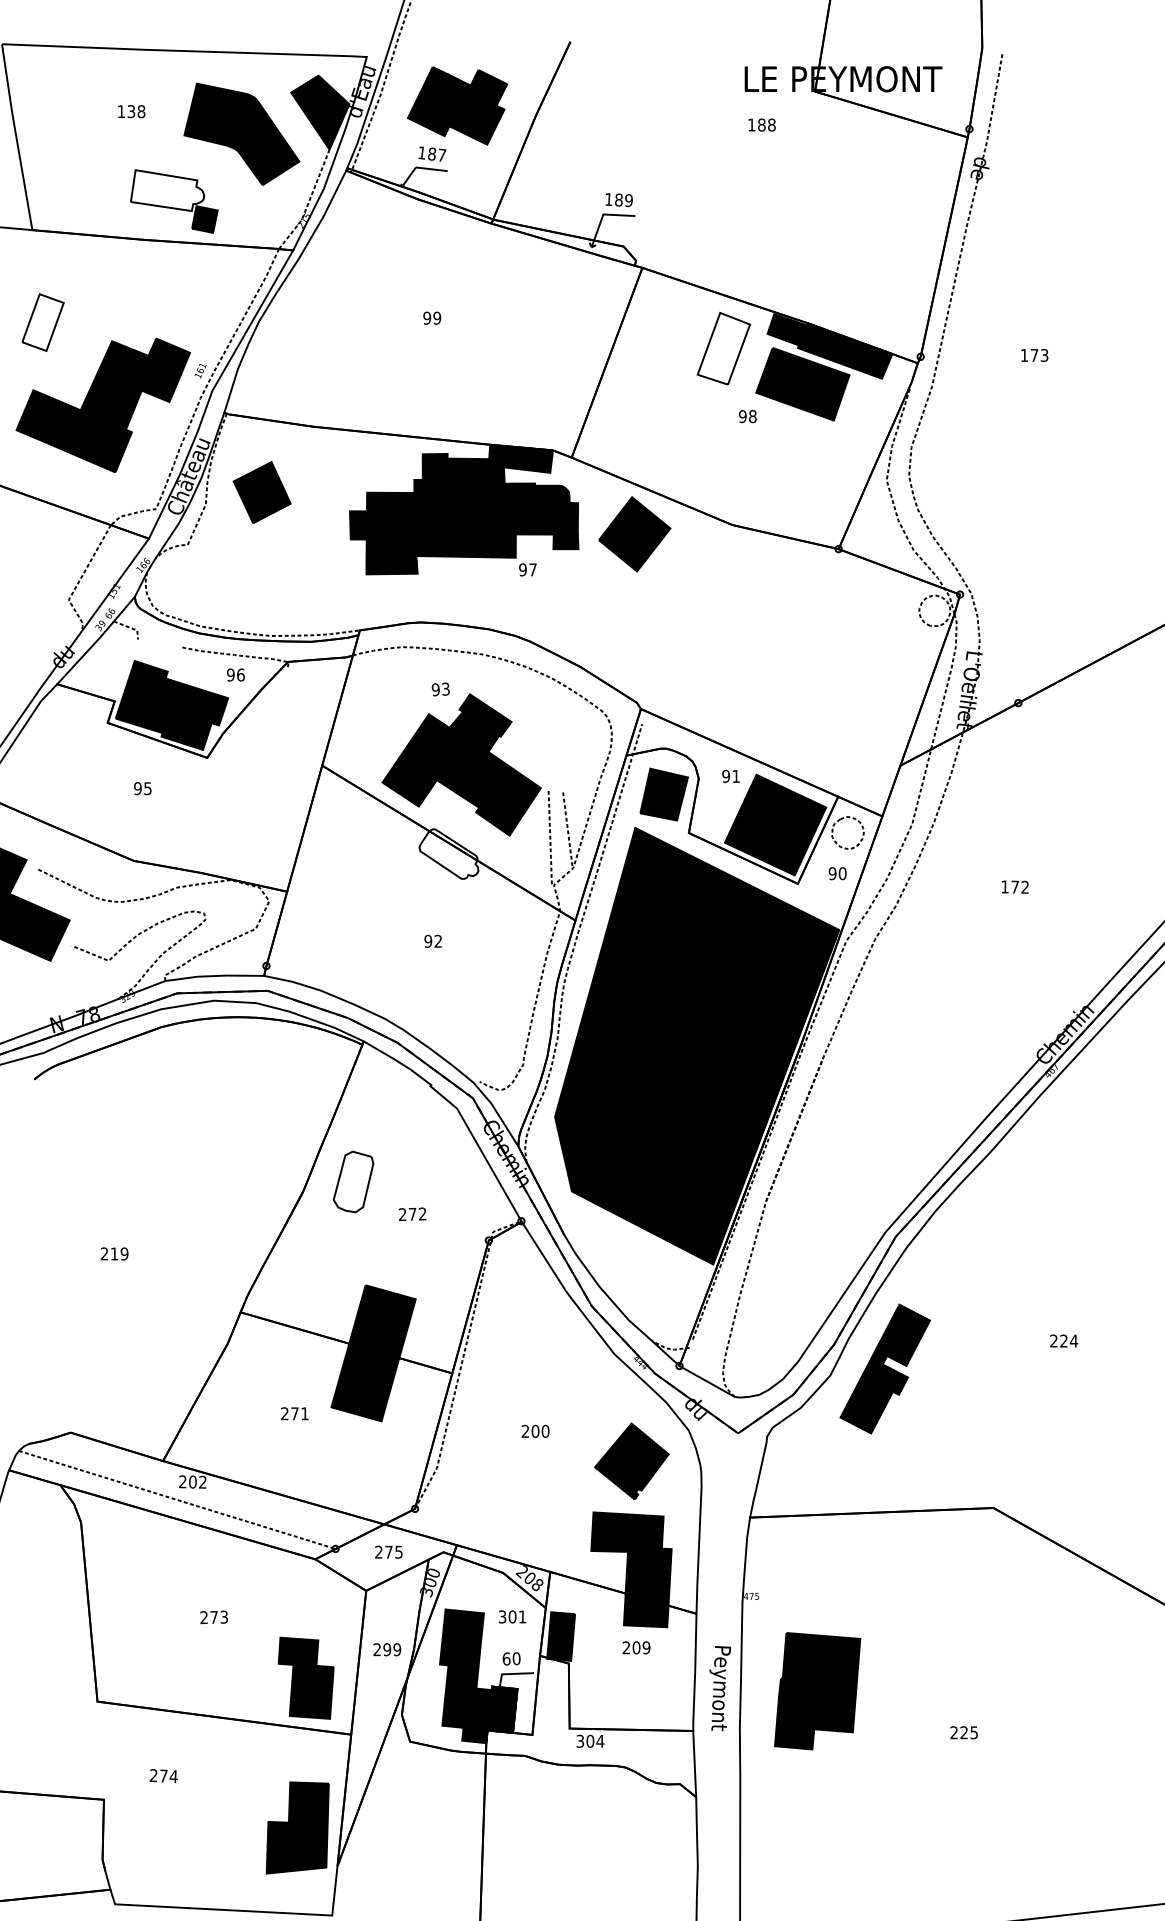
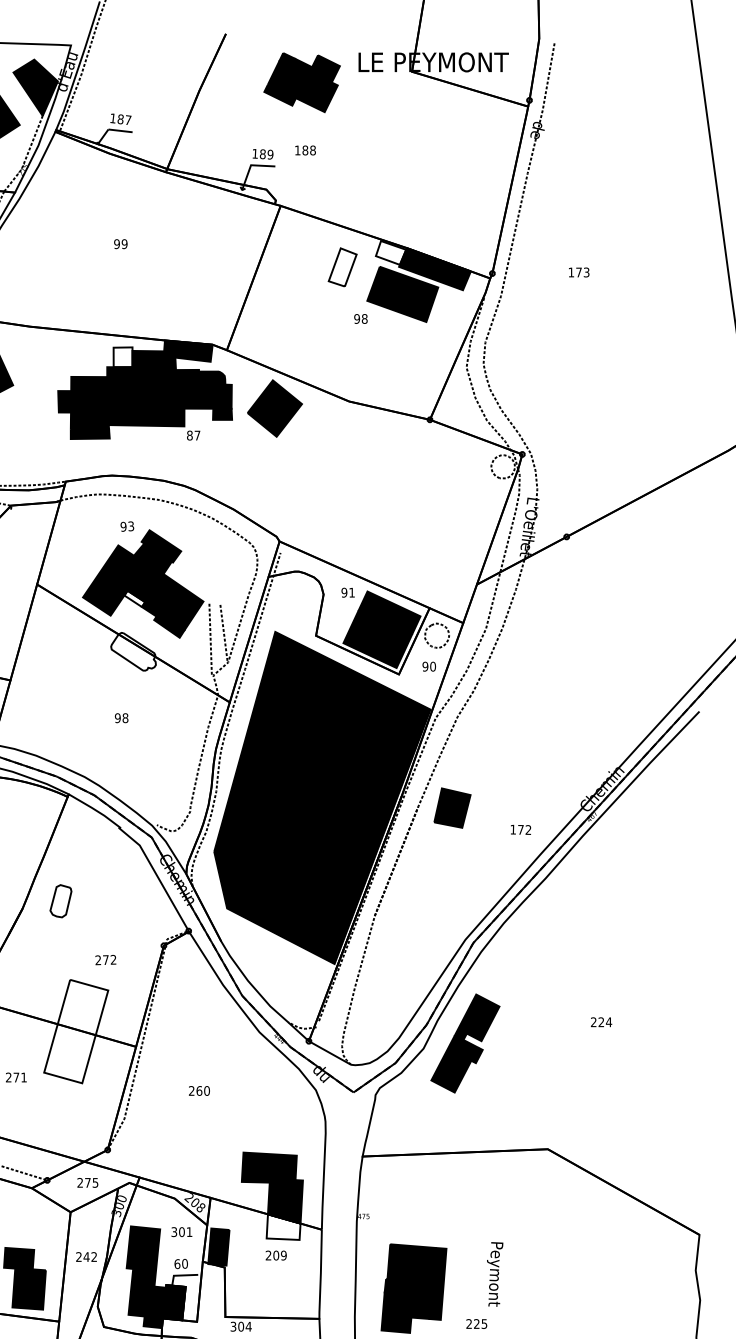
part: (457, 105) -> (302, 82), moved
text: (761, 124) -> (305, 150), moved
fill: (787, 329) -> (391, 252), removed
part: (723, 348) -> (342, 267), size x0.7
fill: (434, 466) -> (122, 356), removed
text: (522, 569) -> (189, 435), 97 -> 87
fill: (450, 784) -> (134, 598), removed
part: (663, 794) -> (451, 808), moved
text: (1015, 886) -> (521, 829), moved
text: (438, 941) -> (125, 718), 92 -> 98
part: (353, 1181) -> (60, 900), size x0.7
text: (412, 1214) -> (105, 960), moved
fill: (373, 1353) -> (76, 1031), removed
text: (535, 1430) -> (199, 1090), 200 -> 260
part: (631, 1460) -> (272, 1113), removed
fill: (645, 1610) -> (283, 1227), removed
text: (392, 1649) -> (90, 1256), 299 -> 242
text: (719, 1688) -> (494, 1274), moved
text: (963, 1732) -> (476, 1323), moved

